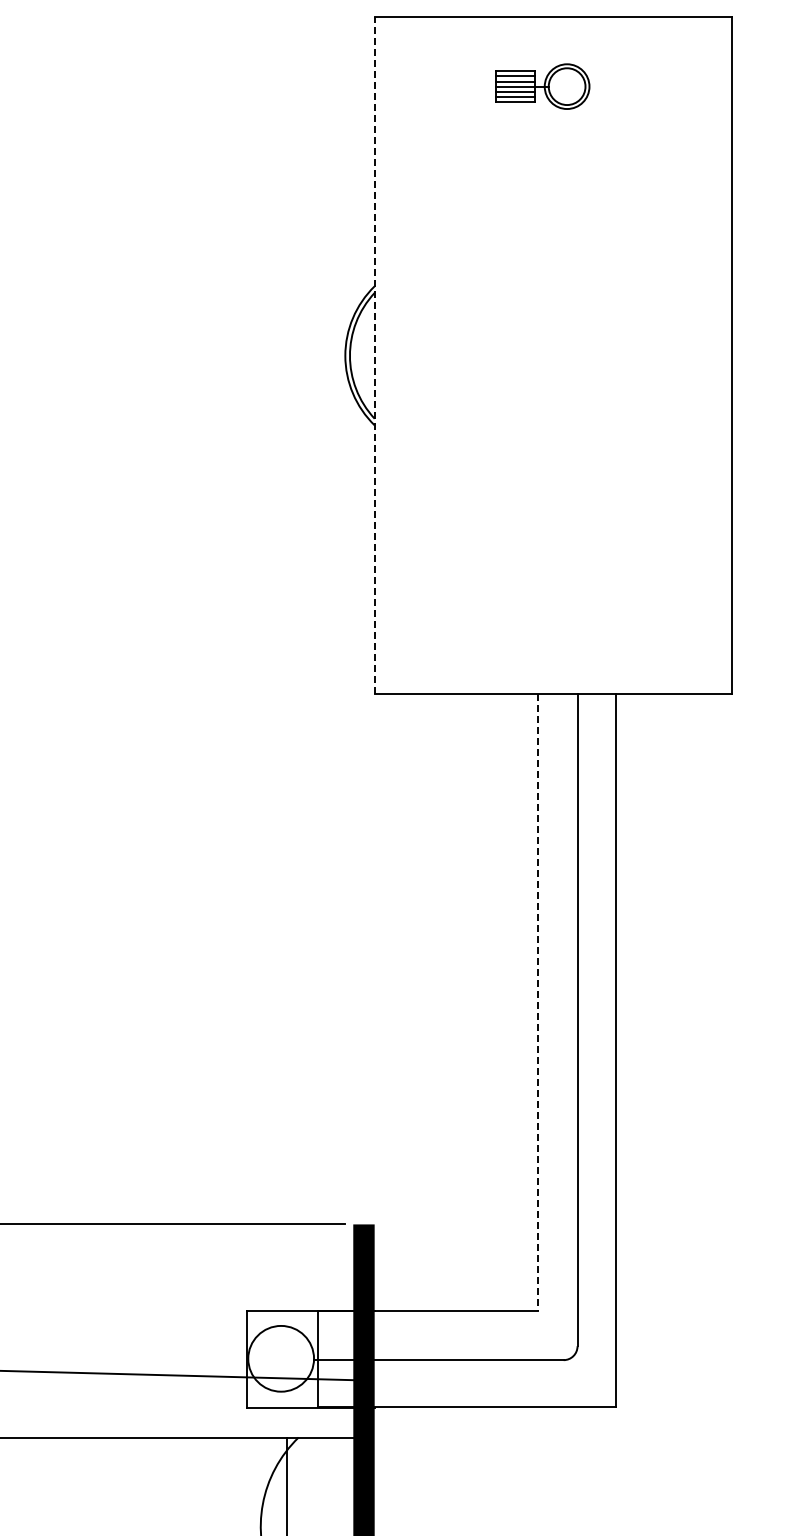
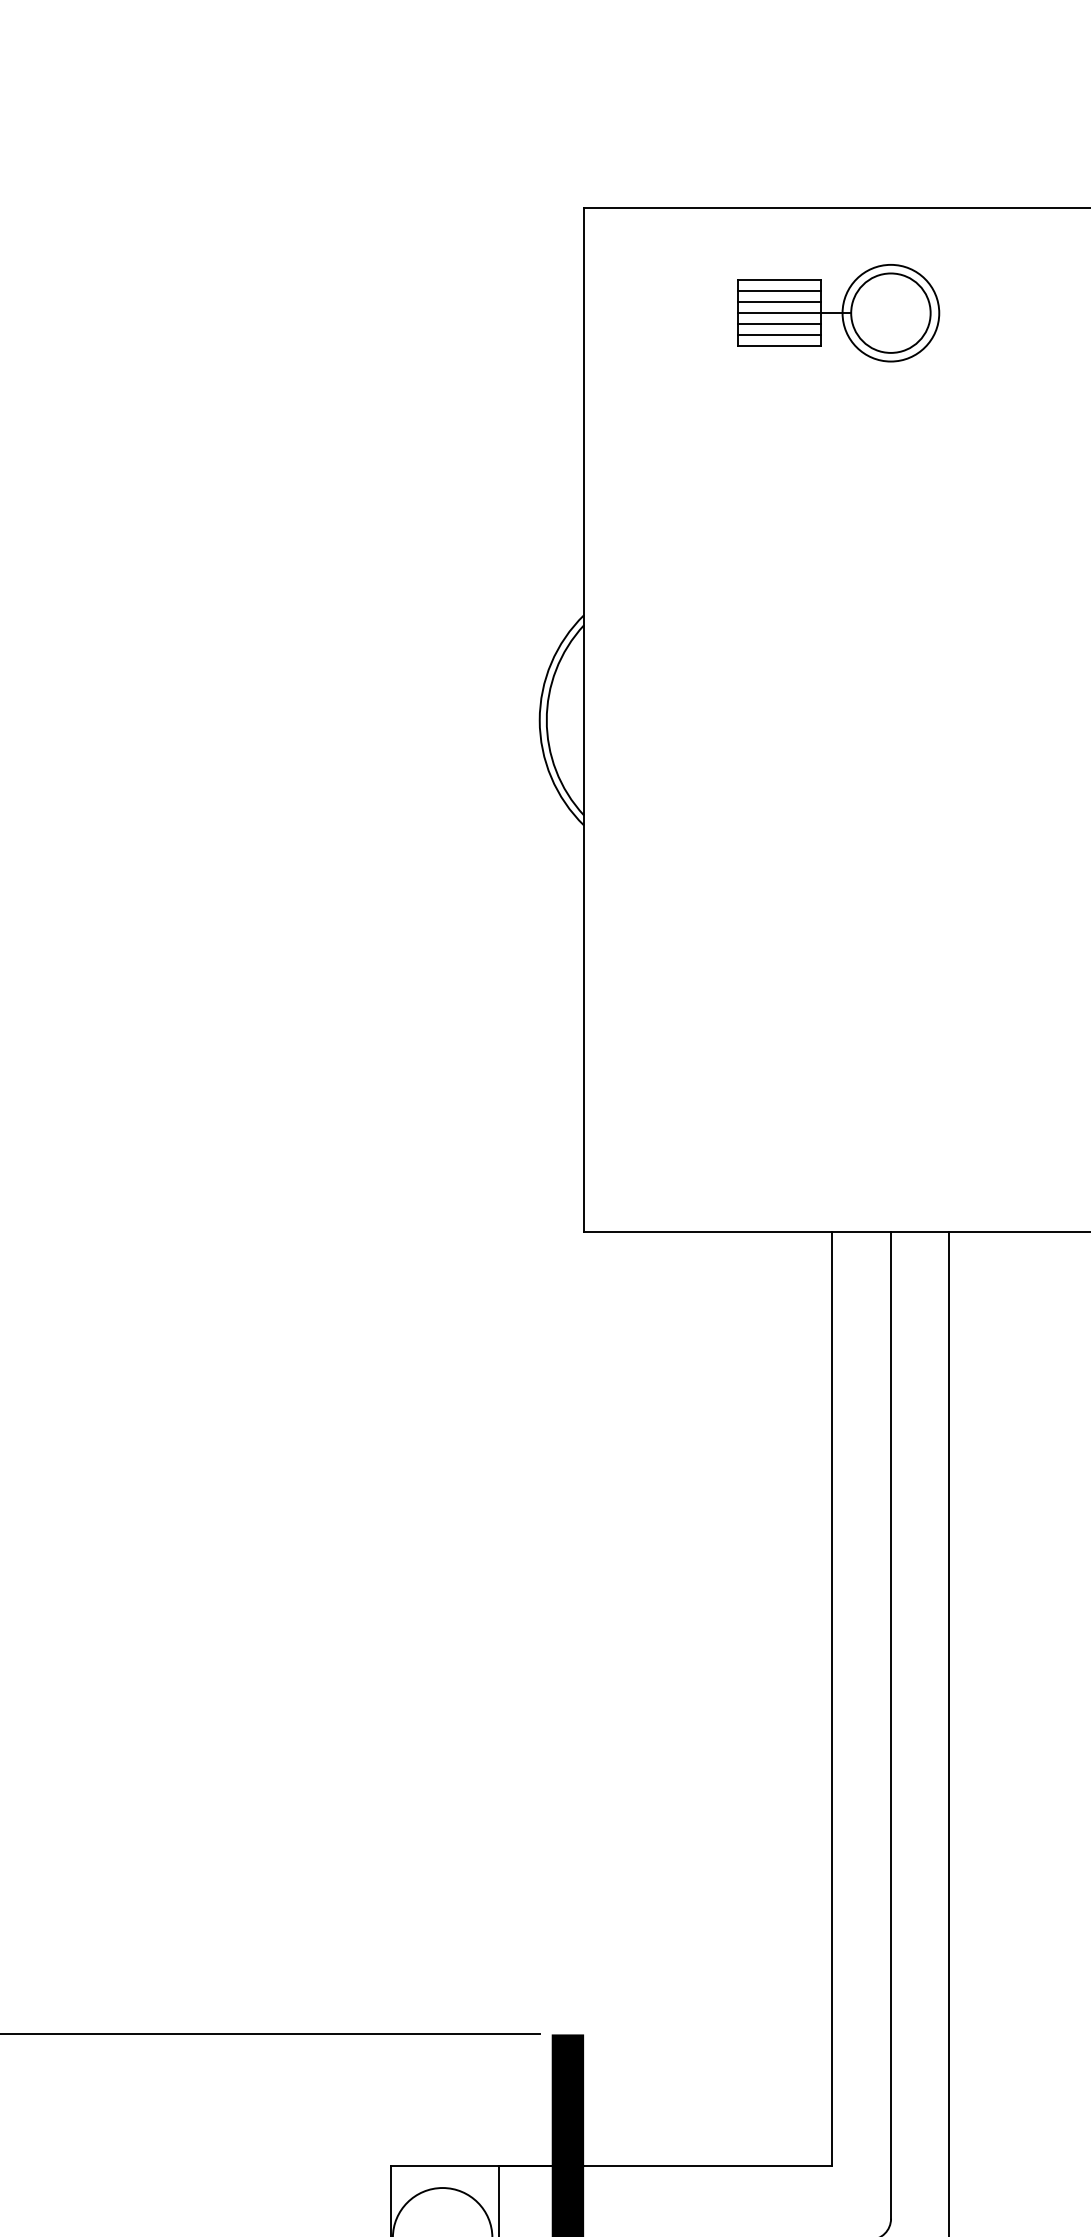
part: (542, 86) -> (838, 312), size x1.43
line: (374, 355) -> (583, 719), dashed -> solid
line: (538, 1003) -> (831, 1700), dashed -> solid

